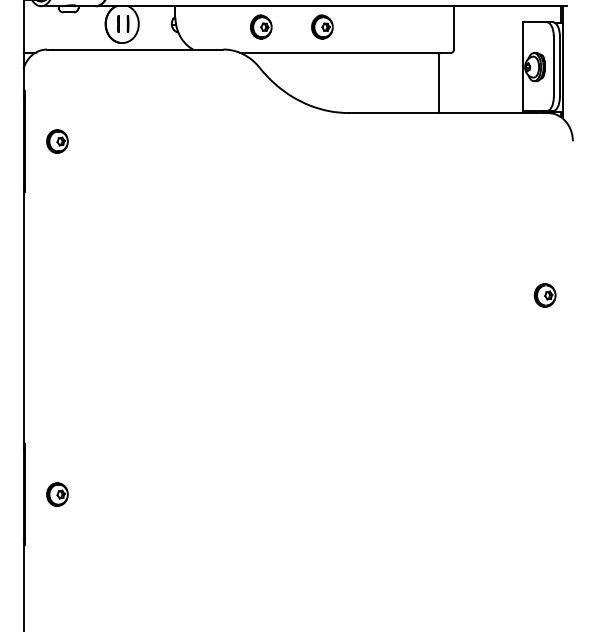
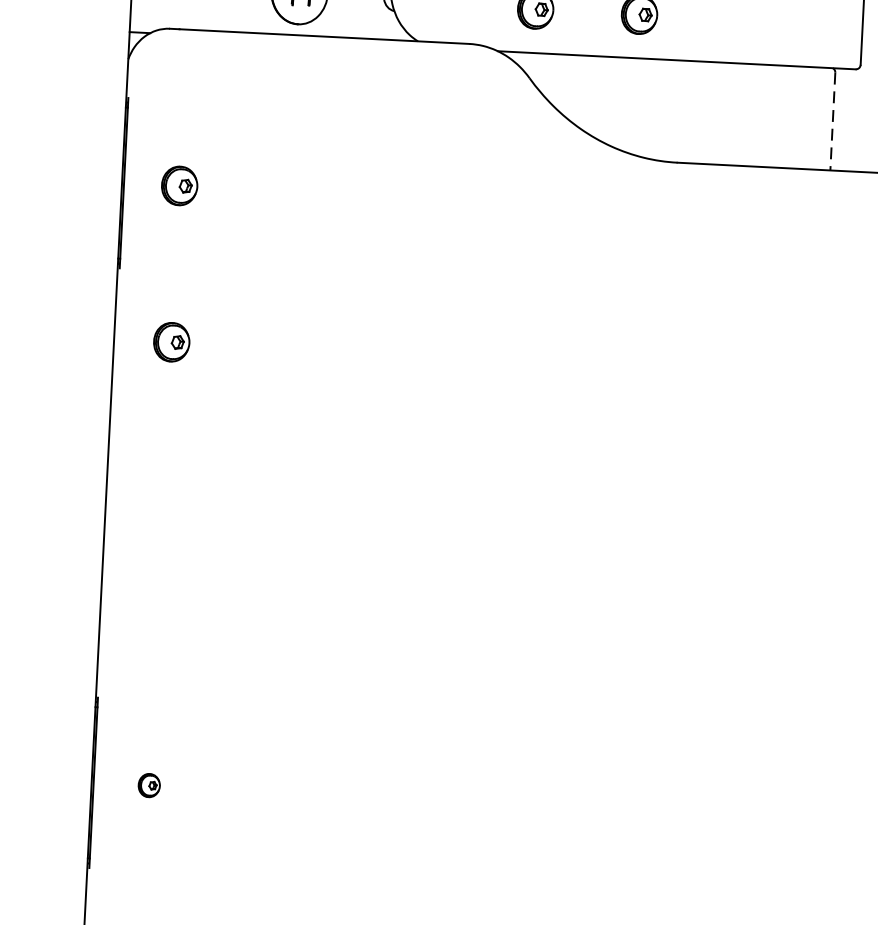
line: (439, 84) -> (833, 121), solid -> dashed
part: (57, 233) -> (171, 342), added
part: (57, 494) -> (149, 785), size x0.6

